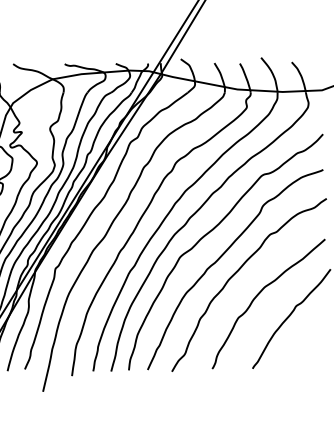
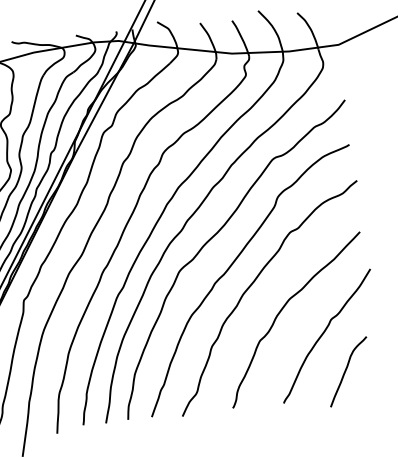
curve: (304, 348) -> (346, 371), added

